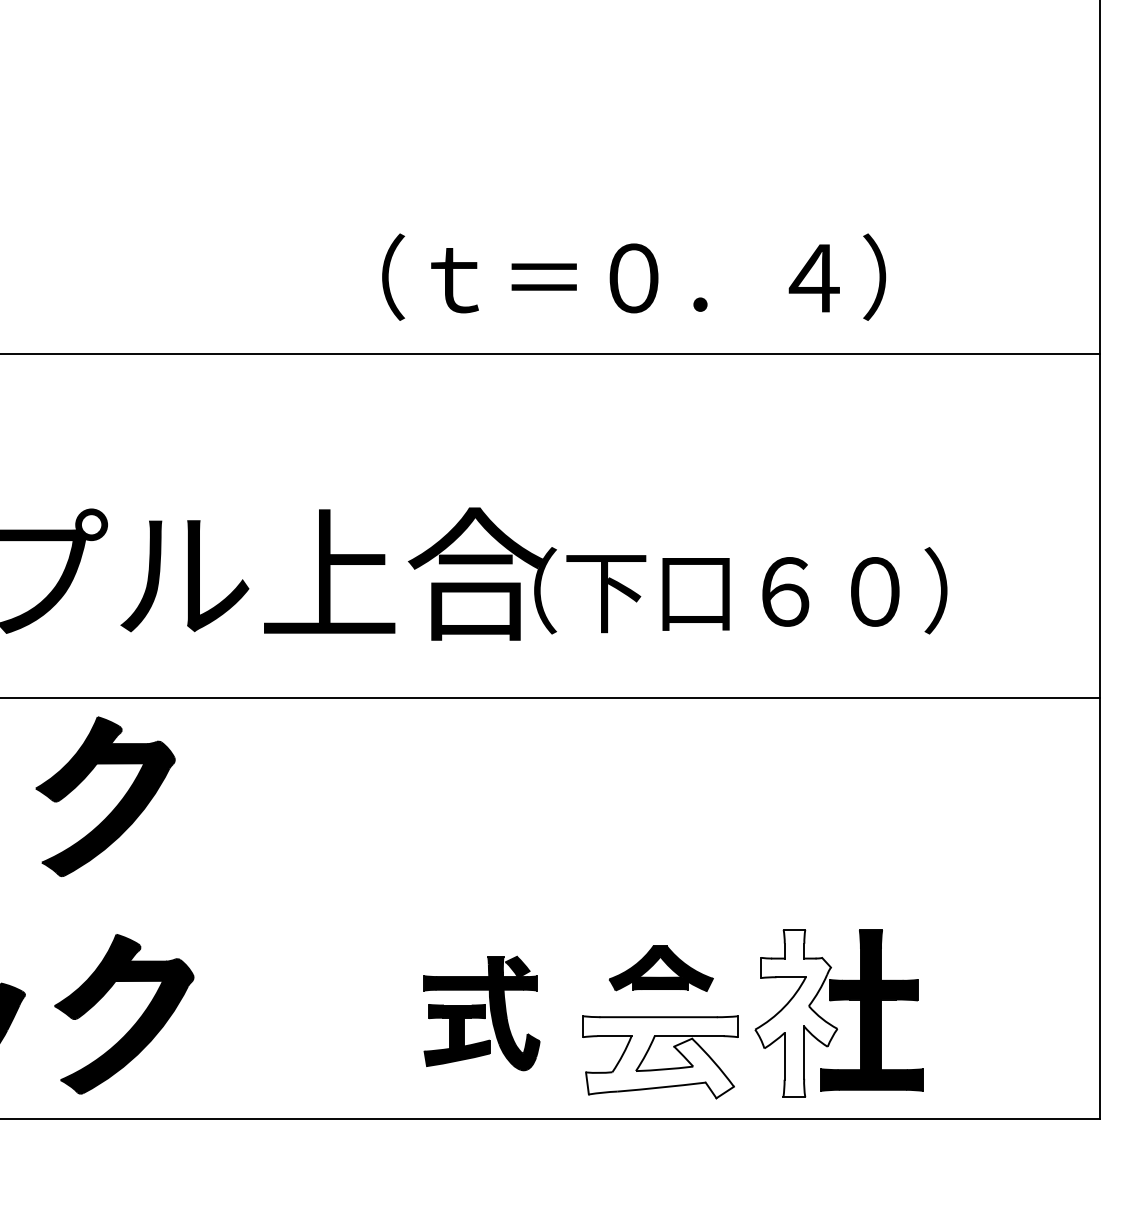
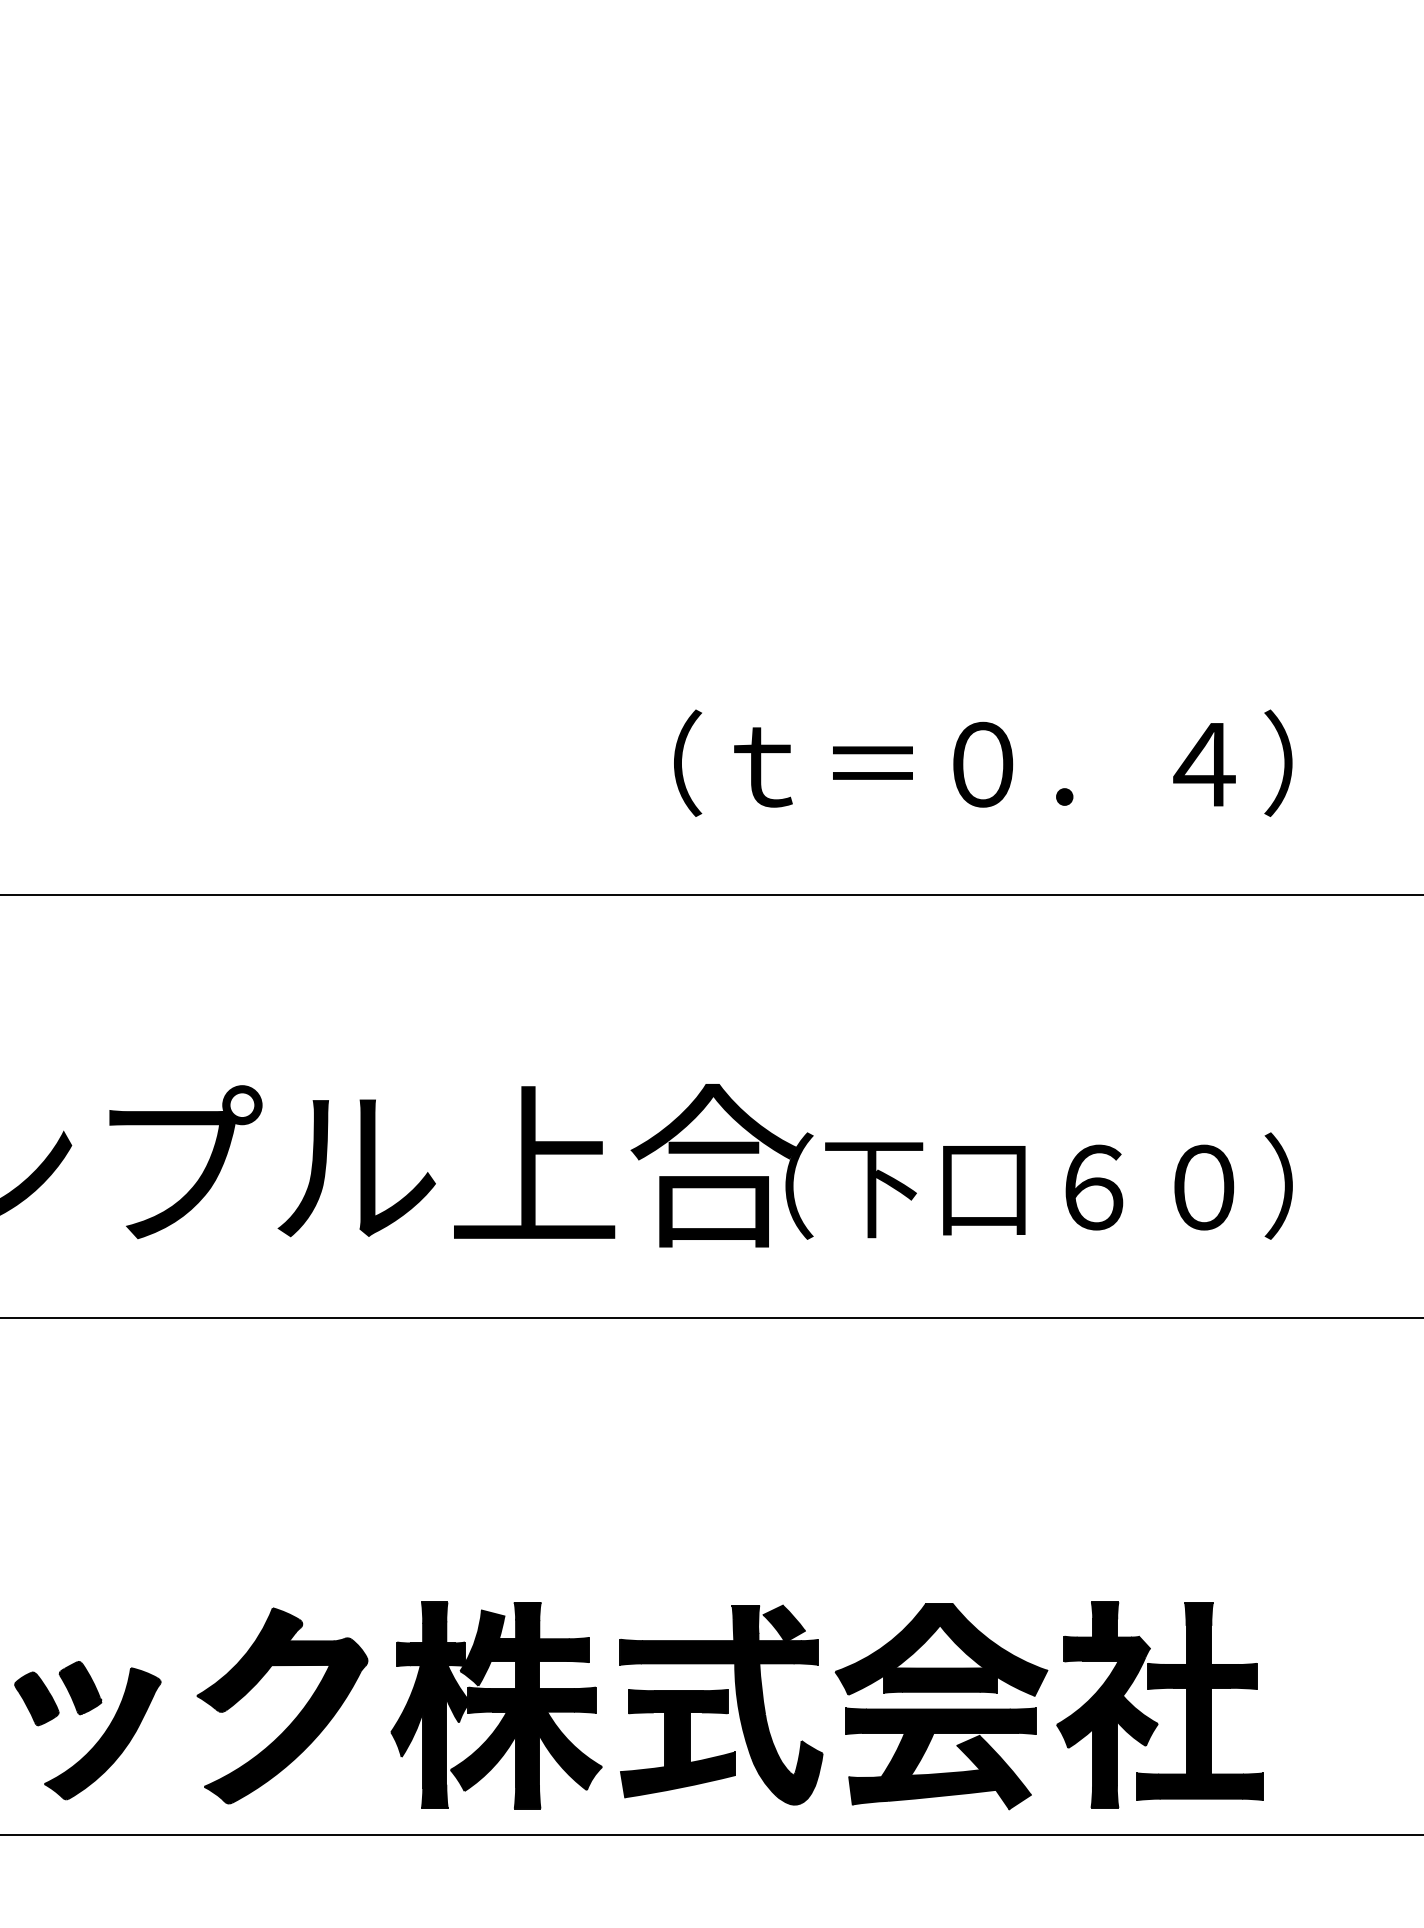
text: (634, 276) -> (983, 762), moved
part: (116, 806) -> (272, 1450), removed
part: (661, 968) -> (941, 1649), size x1.67
part: (298, 1013) -> (496, 1705), added
part: (481, 1013) -> (721, 1704), size x1.43
fill: (795, 1013) -> (1106, 1704), added
fill: (660, 1057) -> (940, 1758), added

